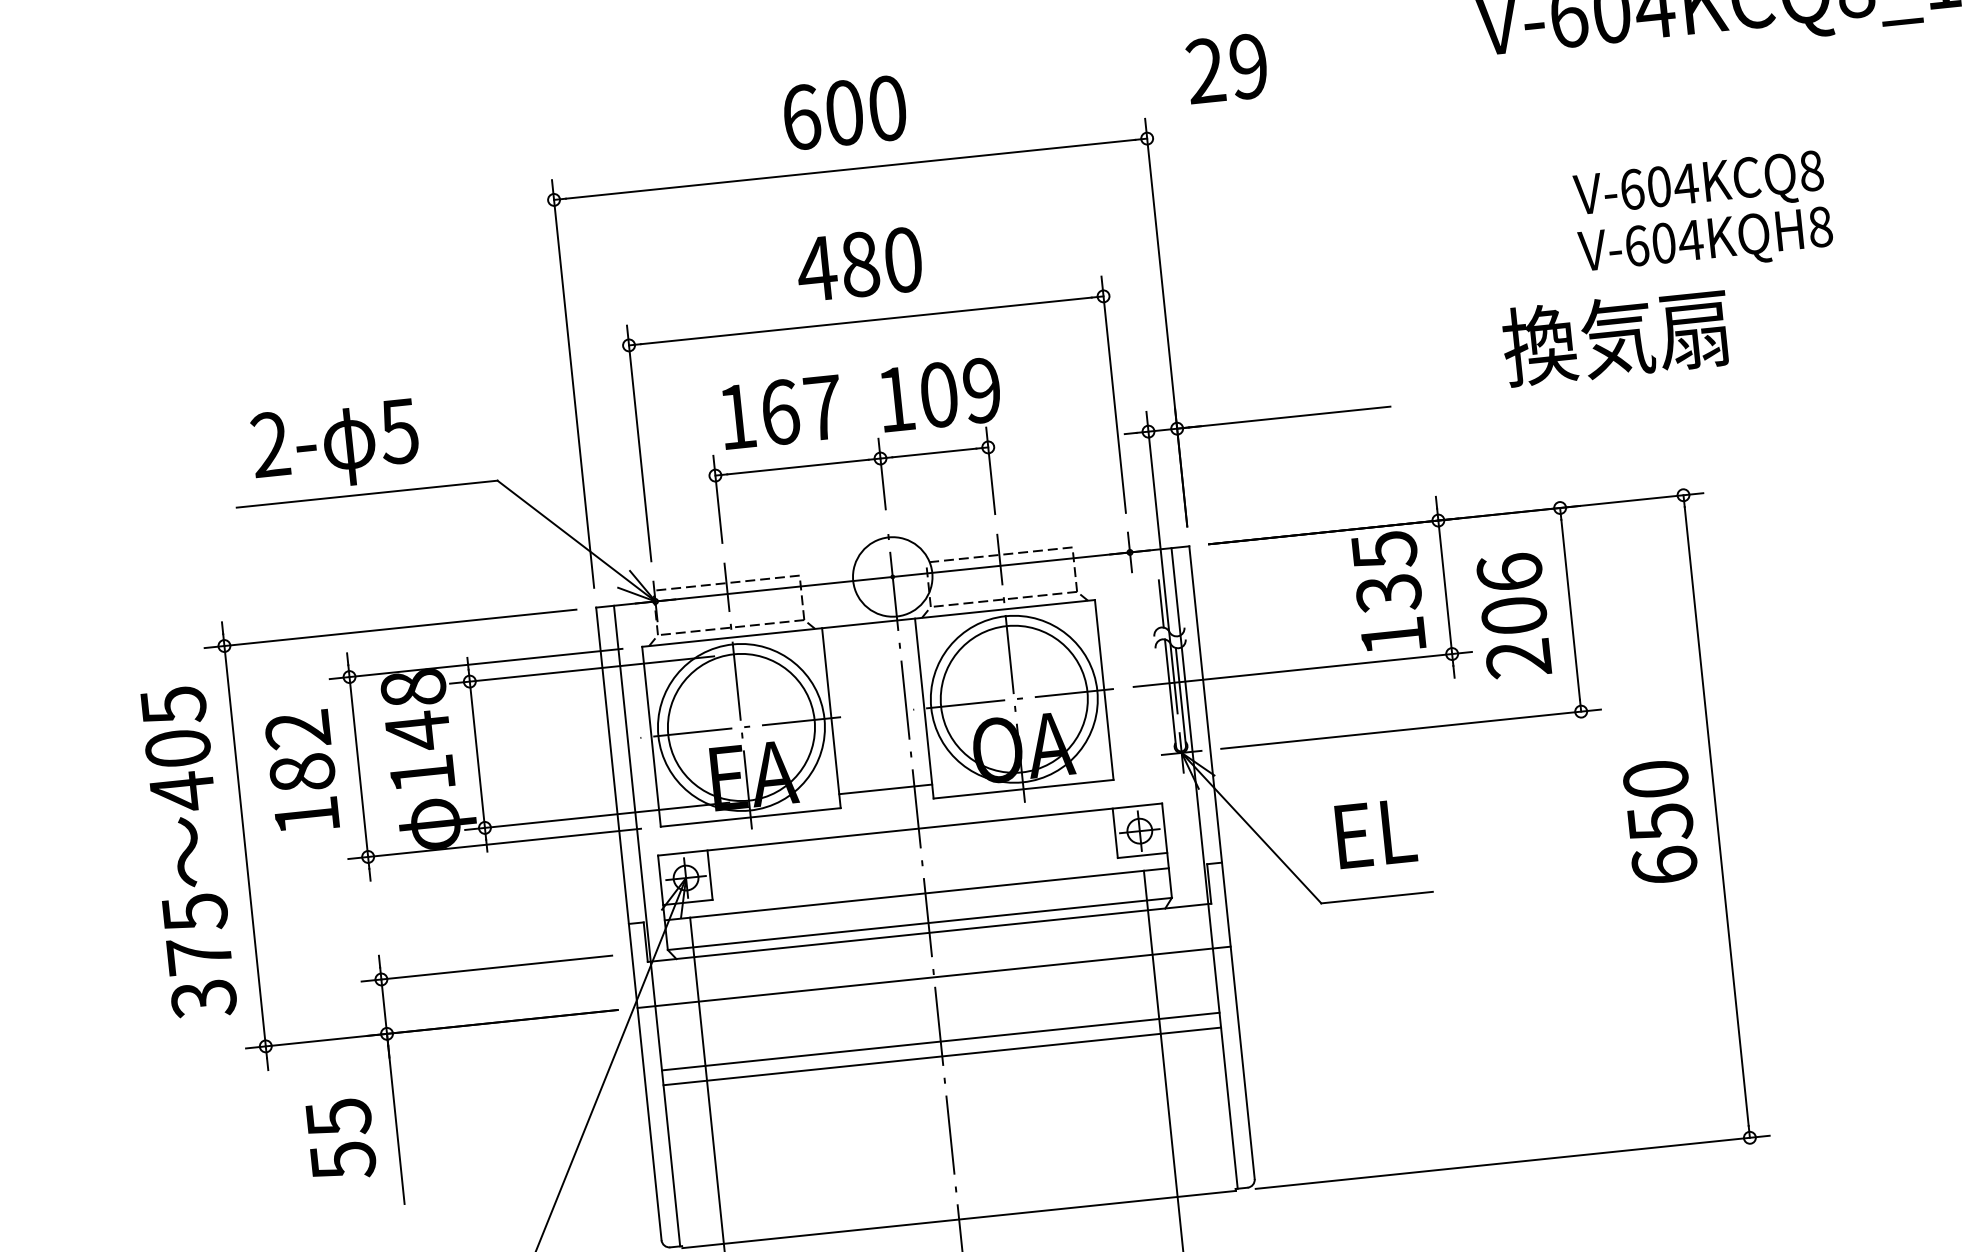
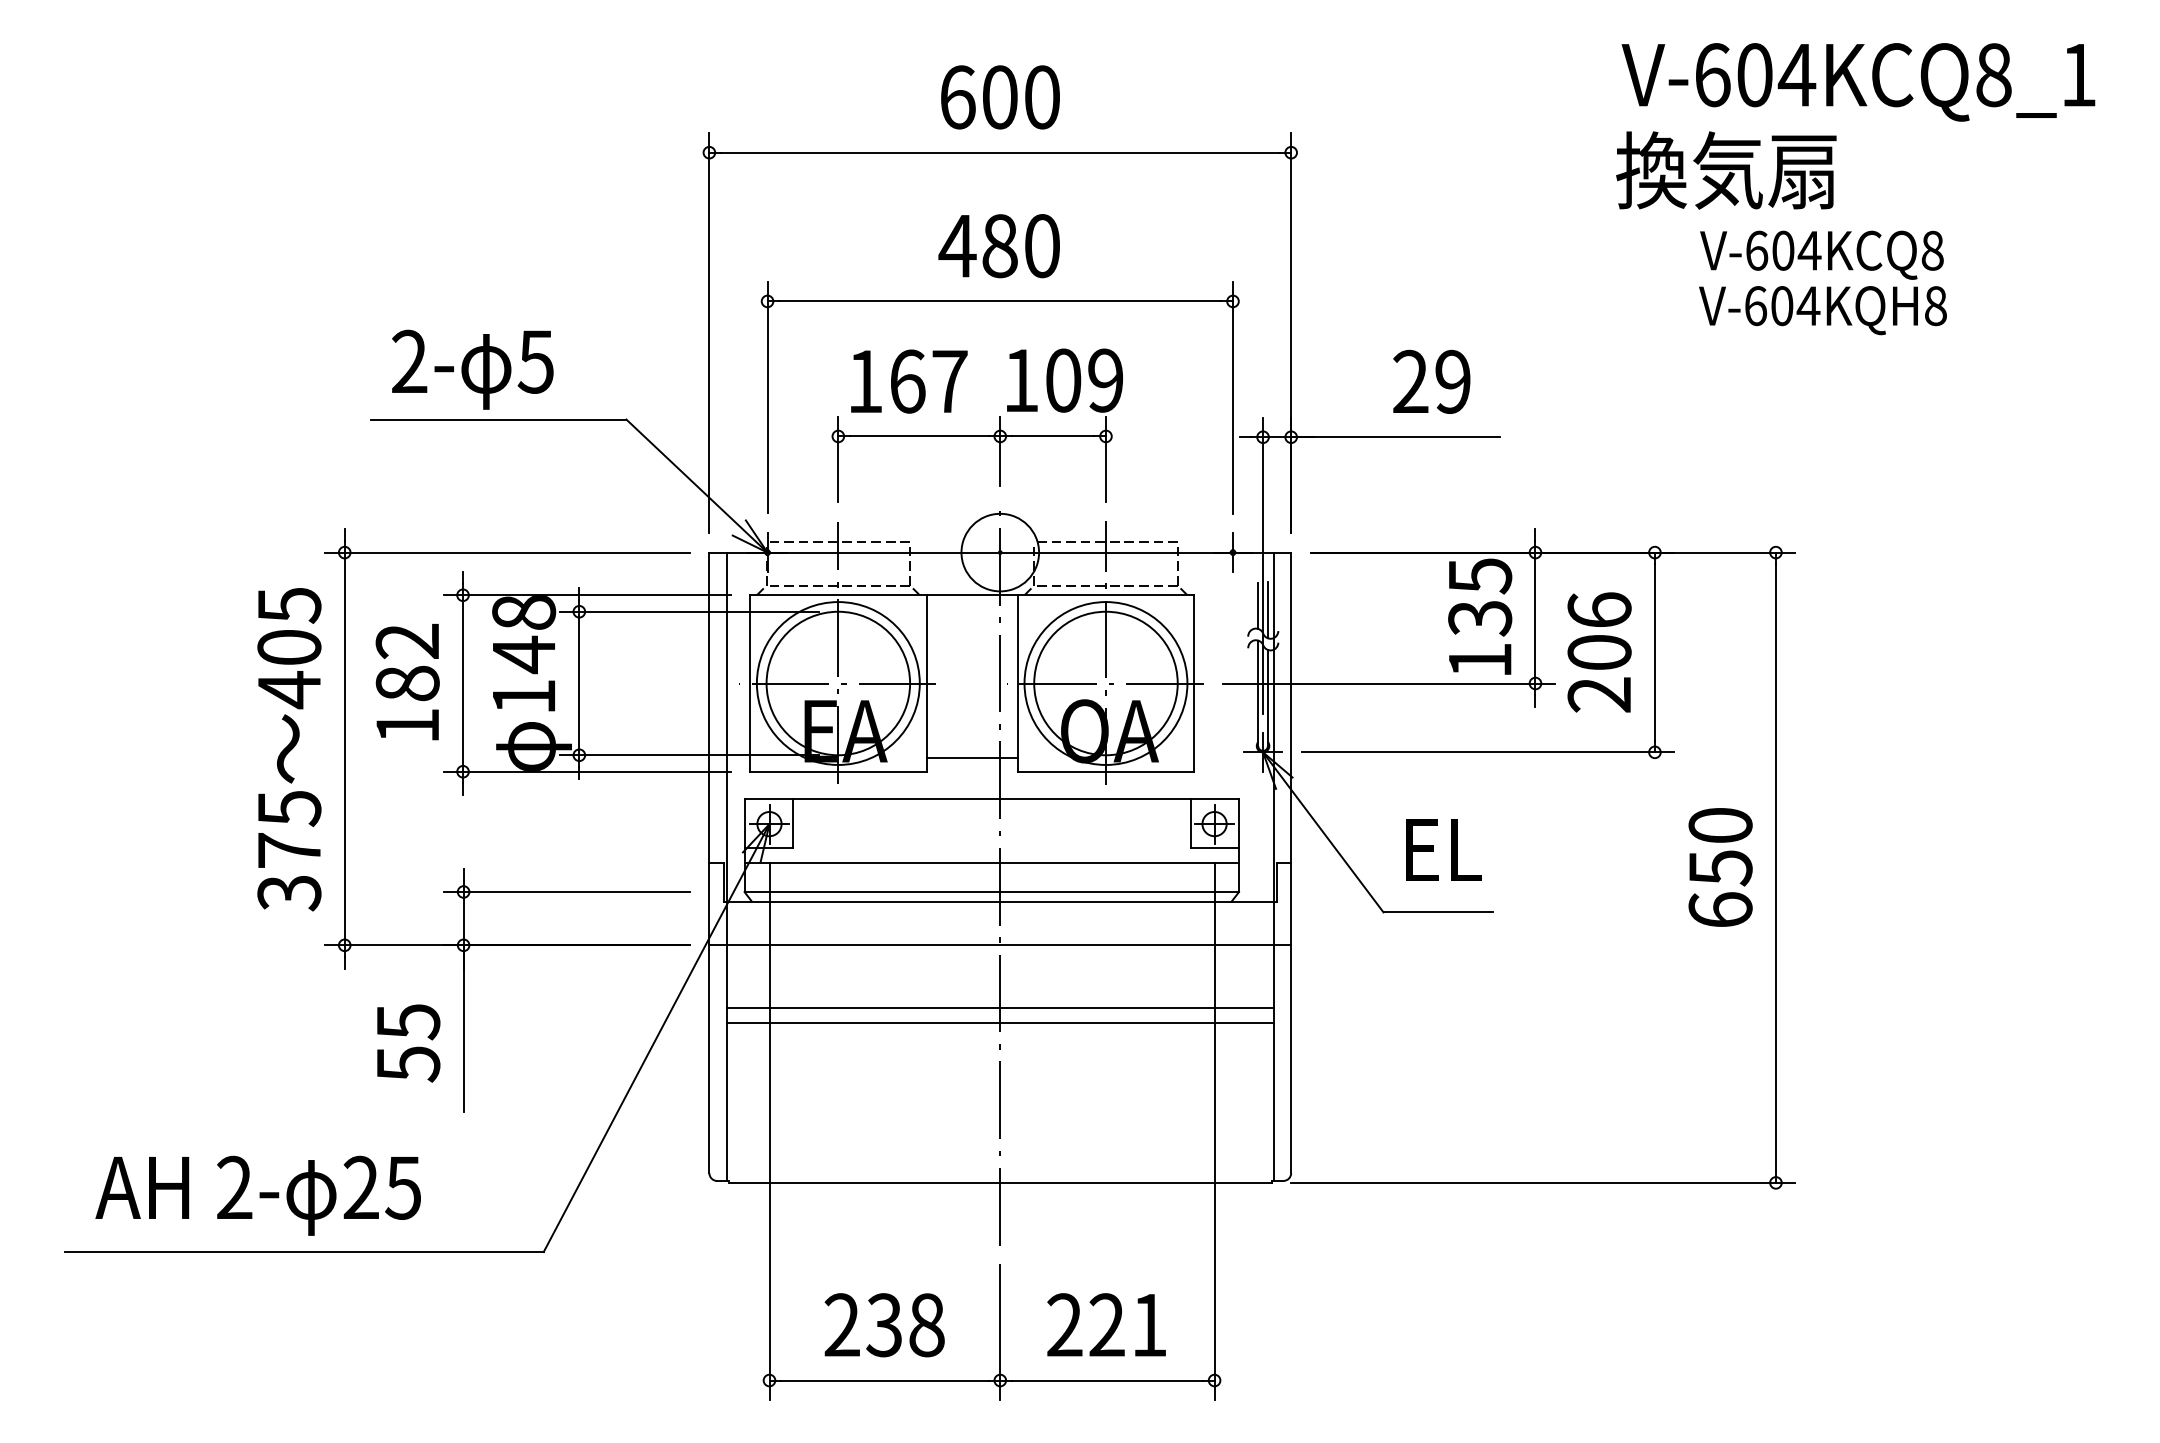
text: (1226, 68) -> (1431, 381), moved
text: (1616, 337) -> (1726, 170), moved
line: (1171, 607) -> (1267, 610), added

